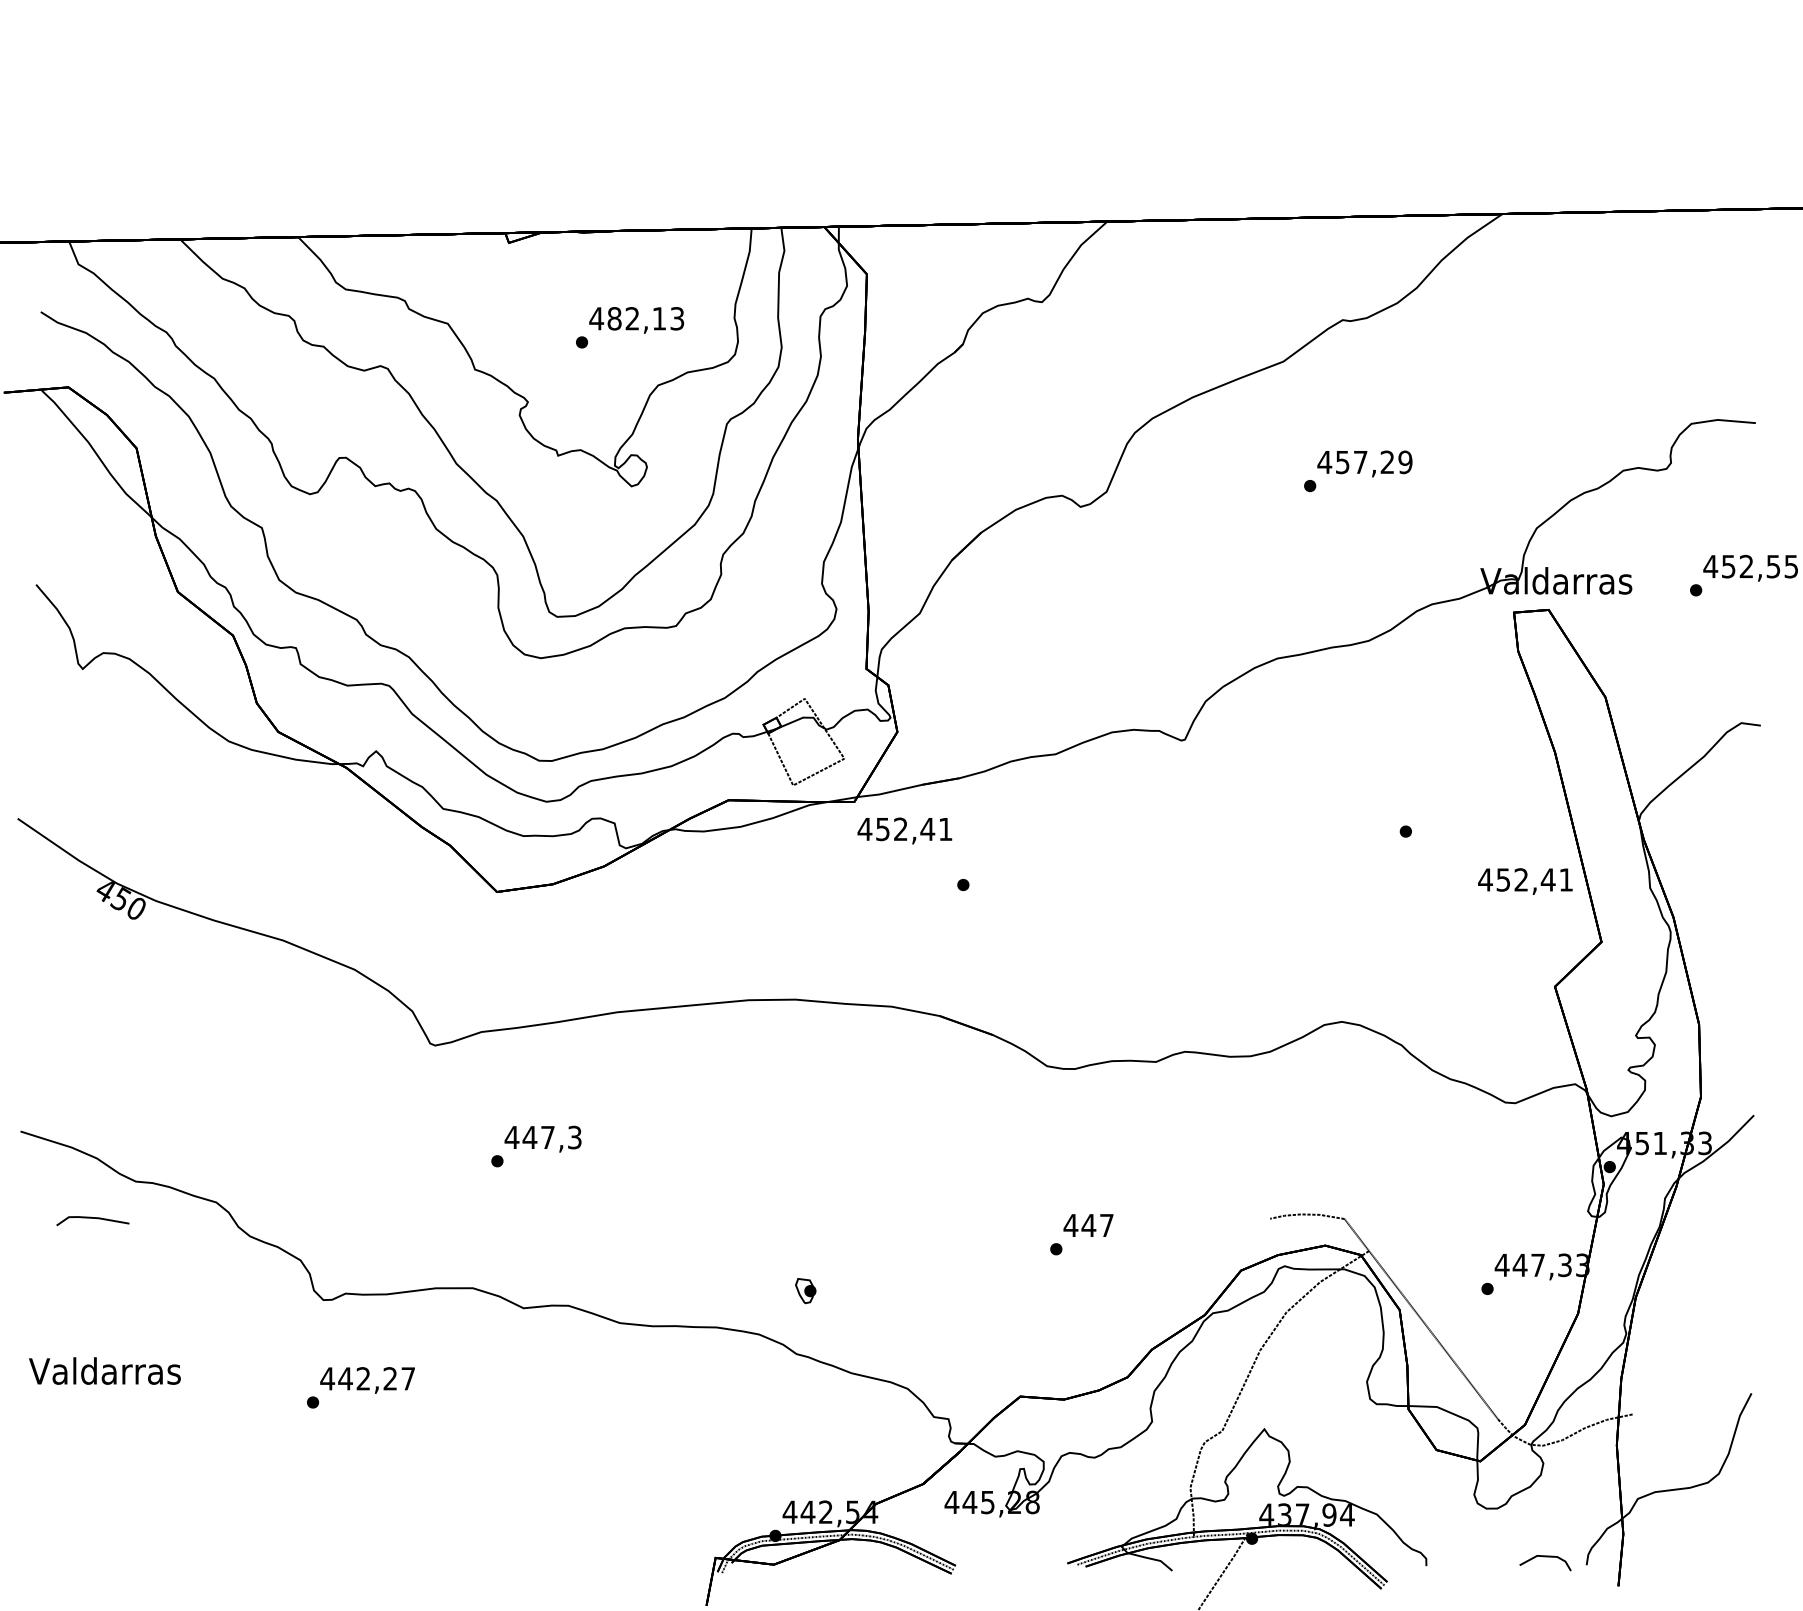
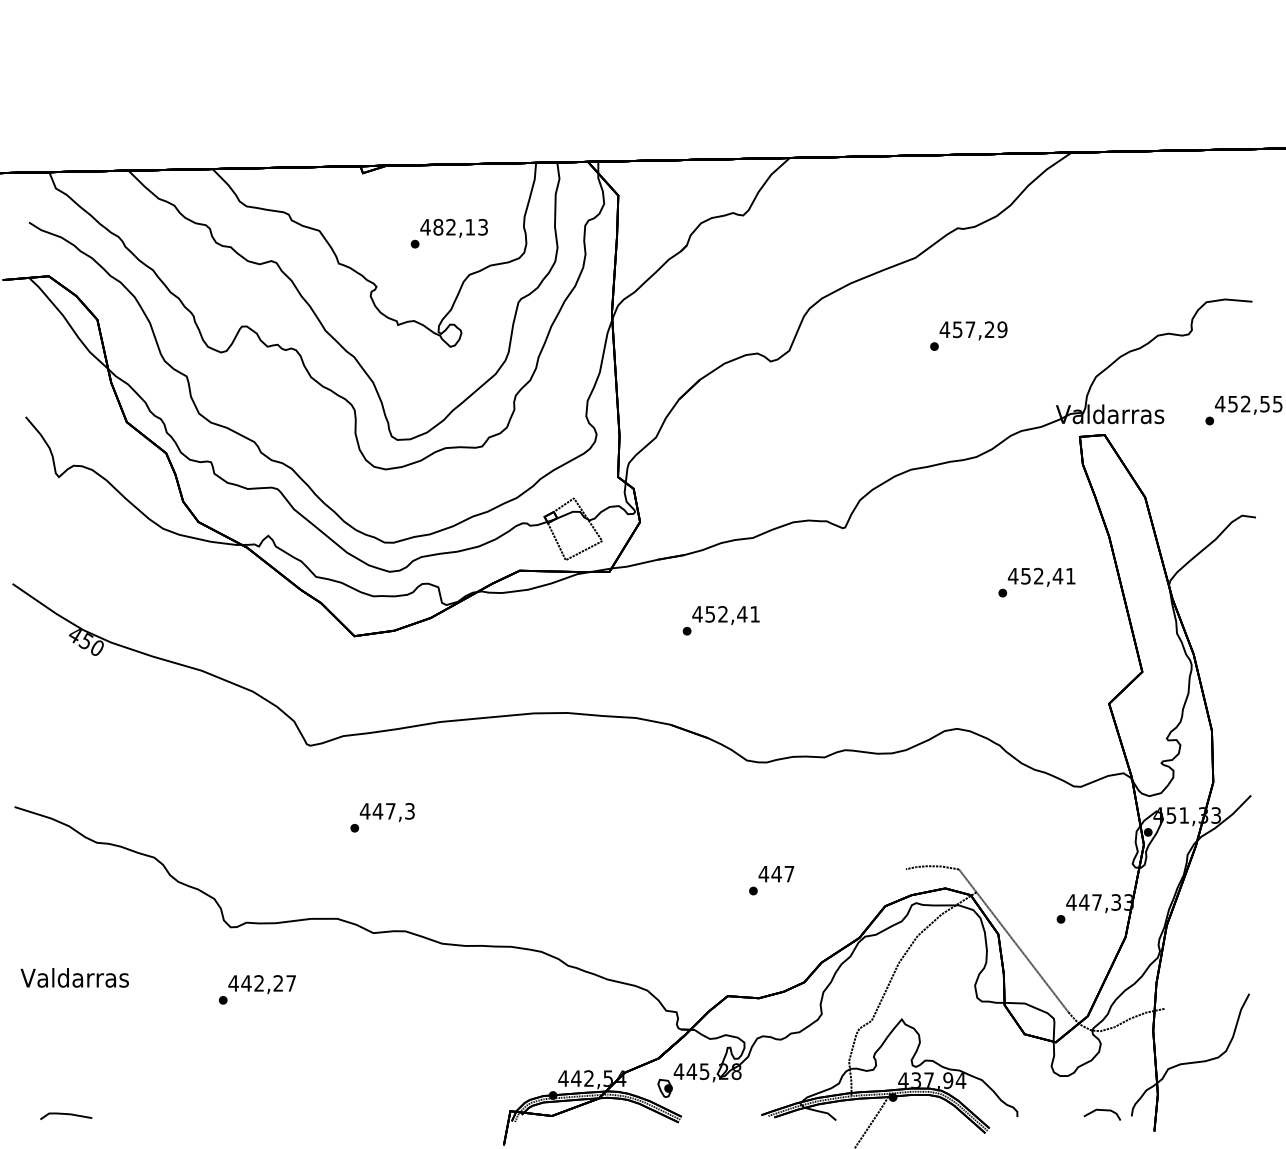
text: (904, 830) -> (725, 615), moved
text: (1525, 881) -> (1041, 577), moved
line: (92, 1218) -> (65, 1114), moved
part: (805, 1291) -> (665, 1088), moved

